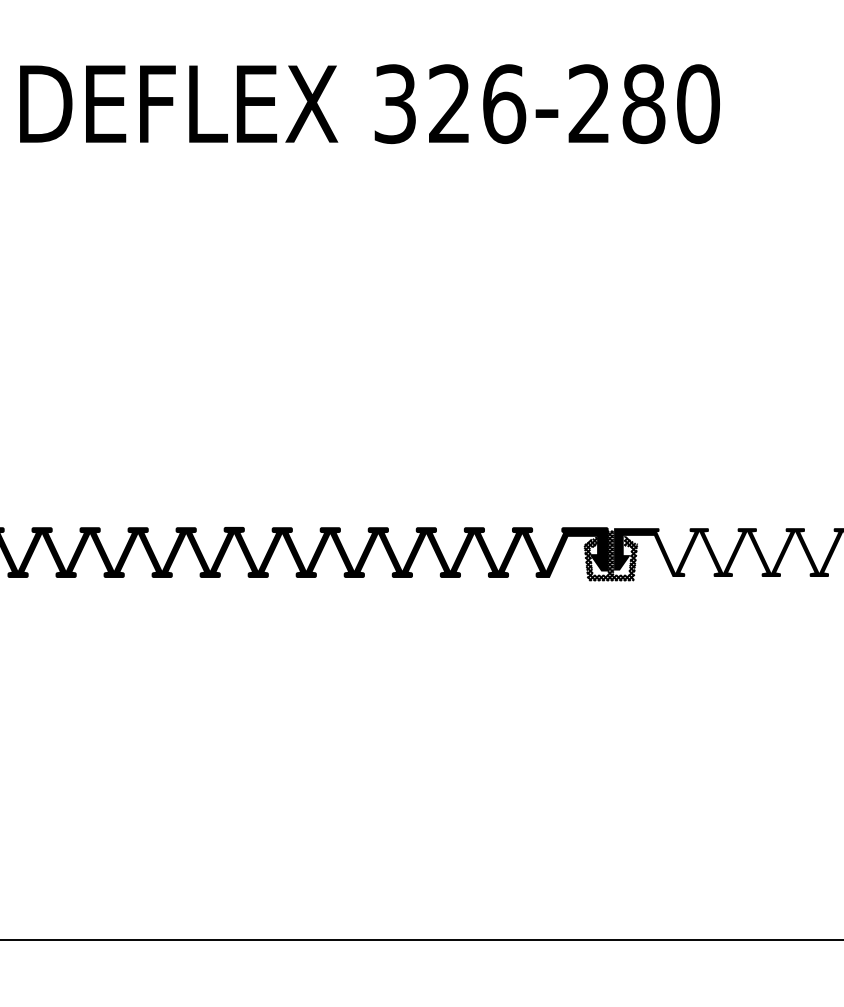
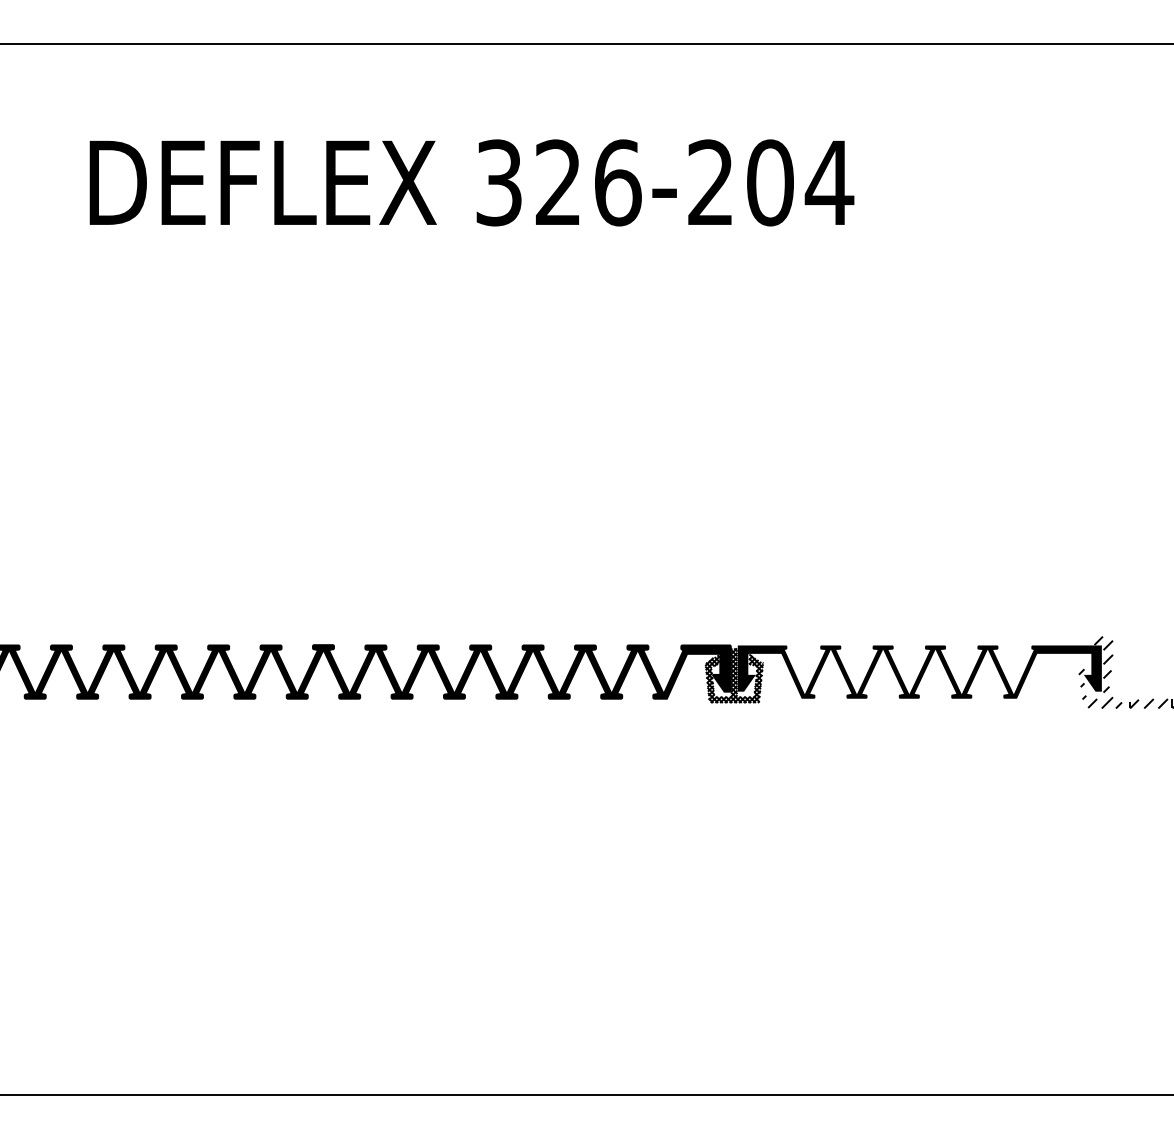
text: (671, 103) -> (800, 182), 326-280 -> 326-204

